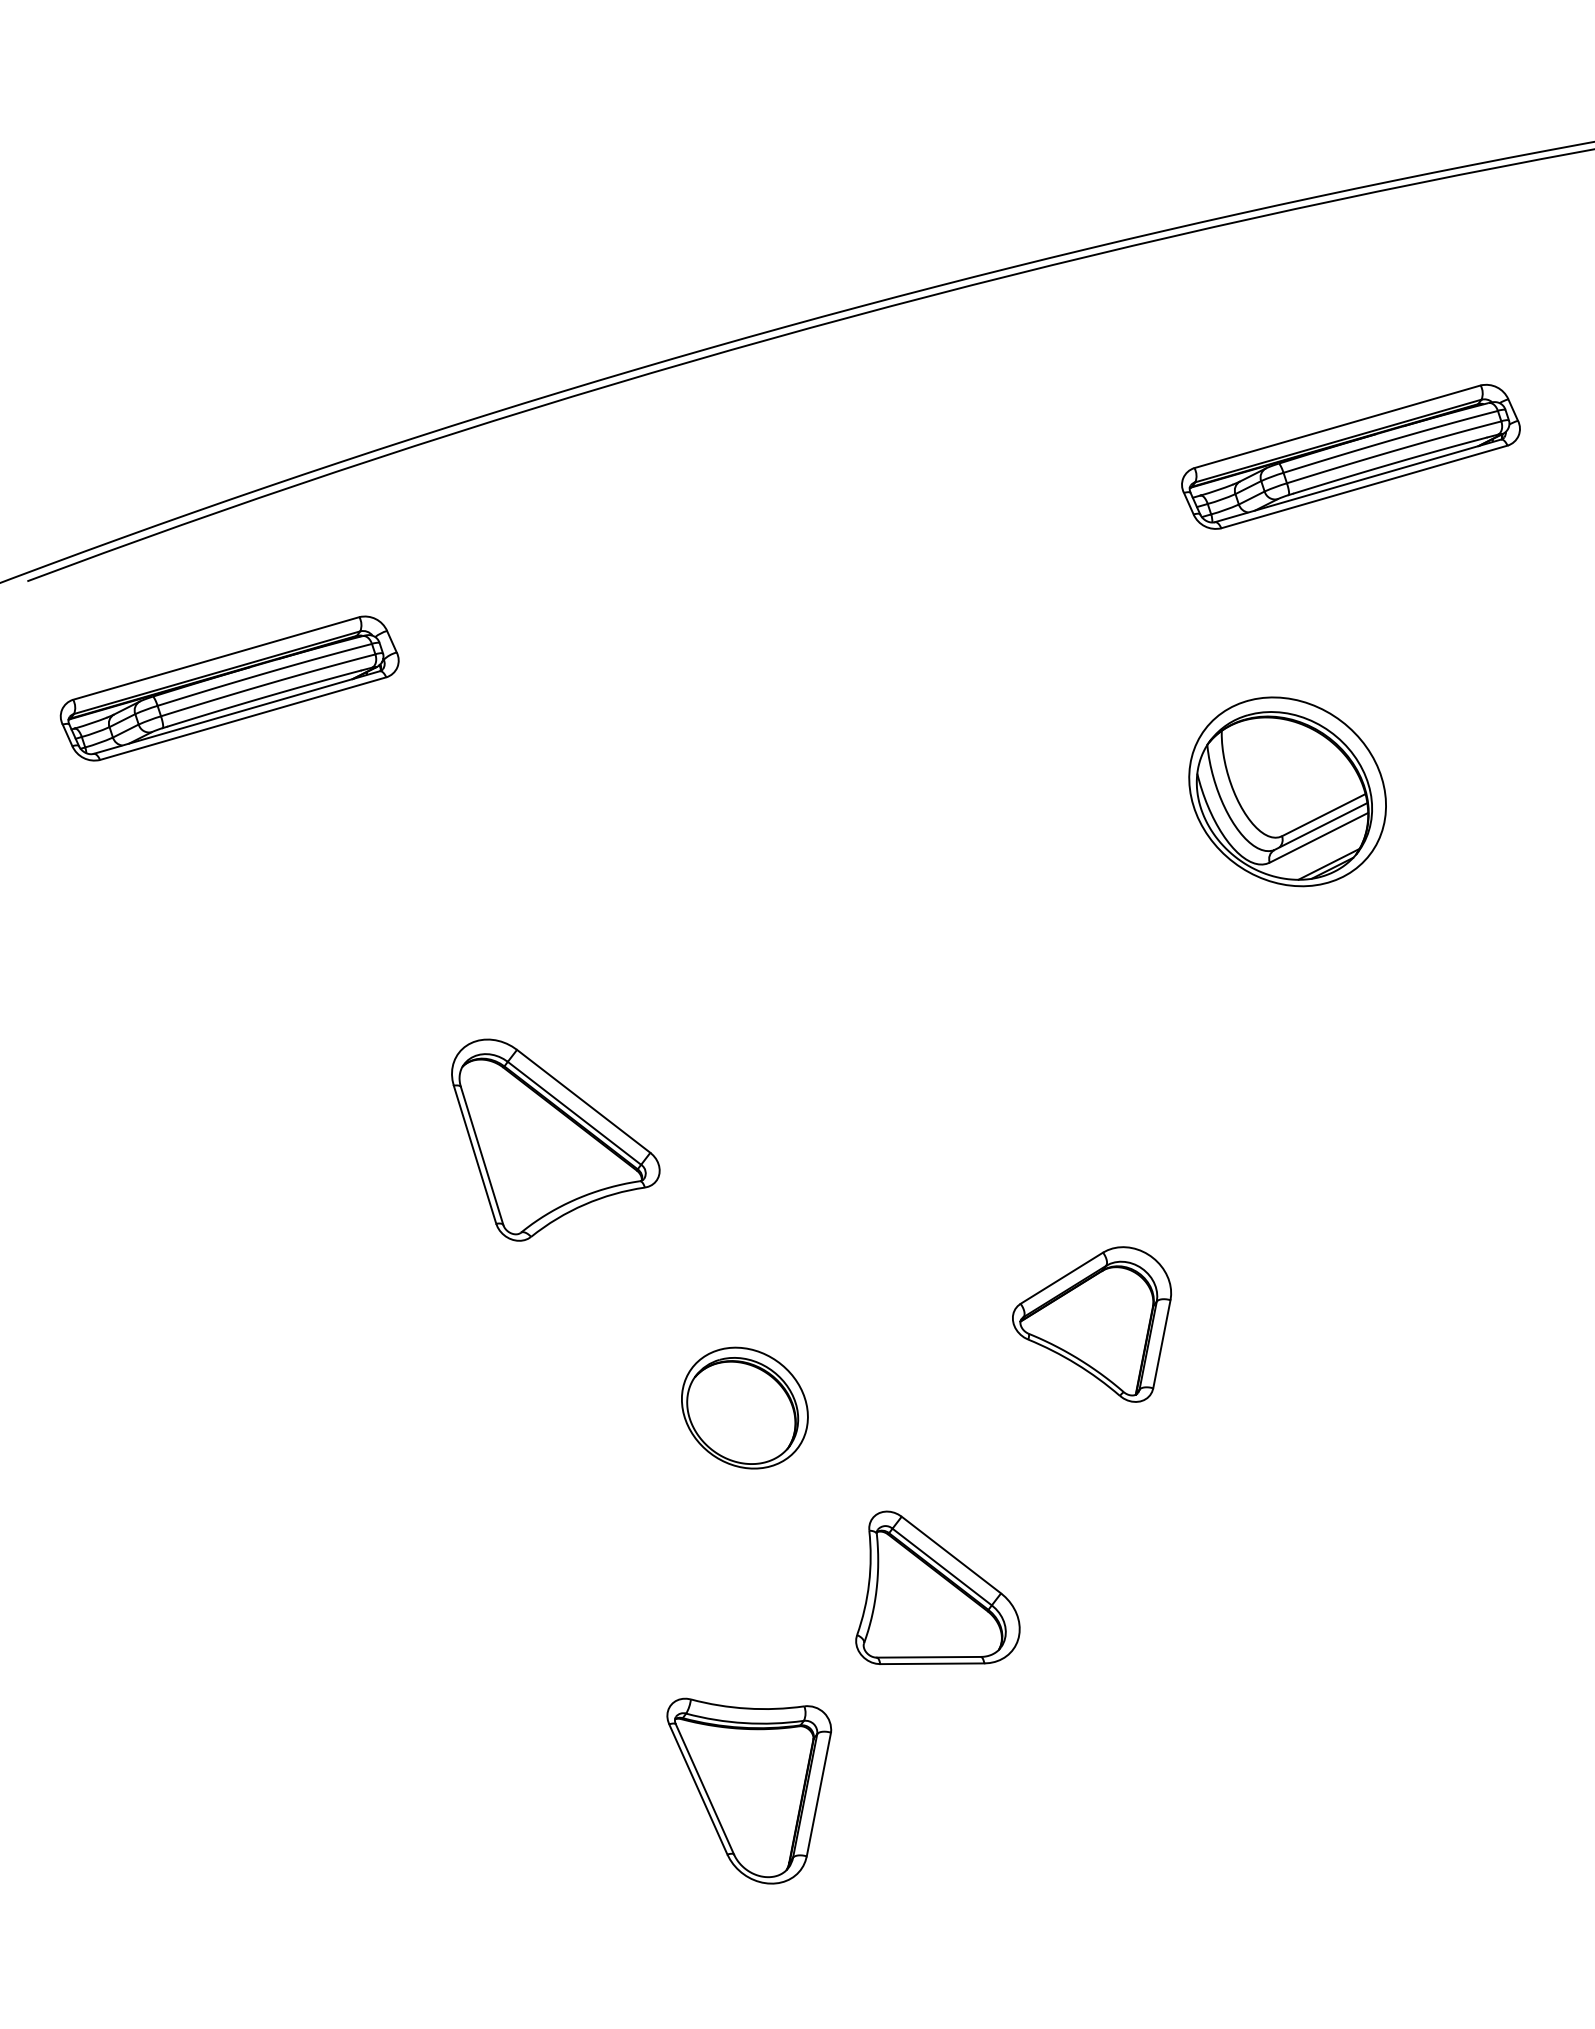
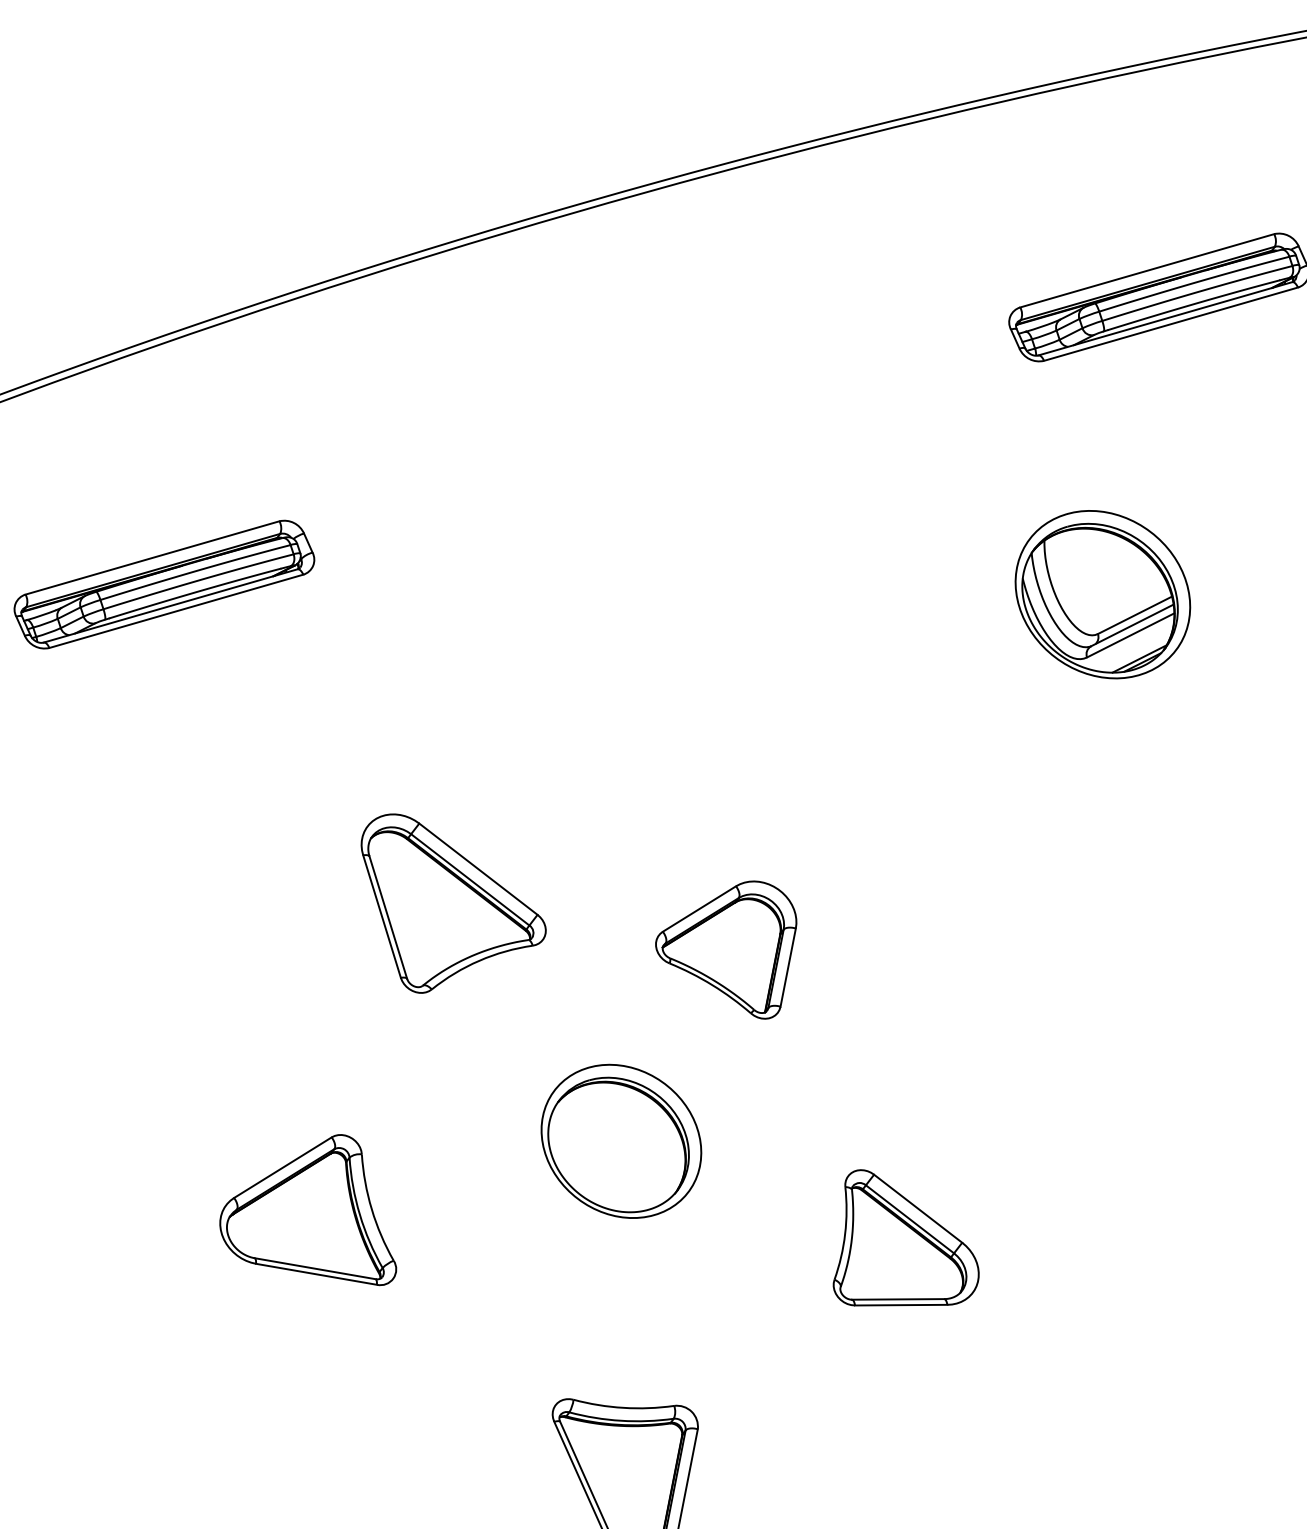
part: (229, 688) -> (164, 584), moved
part: (1092, 1324) -> (726, 950), moved
part: (744, 1407) -> (621, 1140), size x1.43
part: (391, 1485) -> (307, 1209), added
part: (937, 1587) -> (905, 1237), moved

